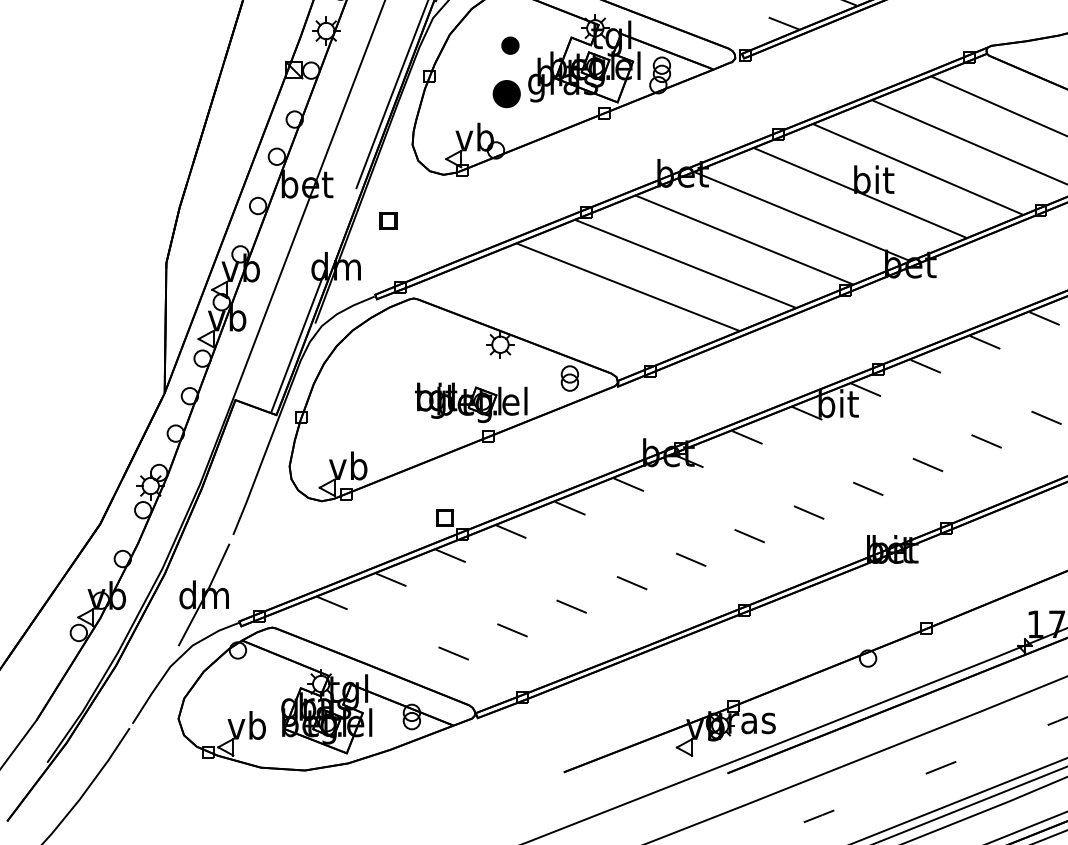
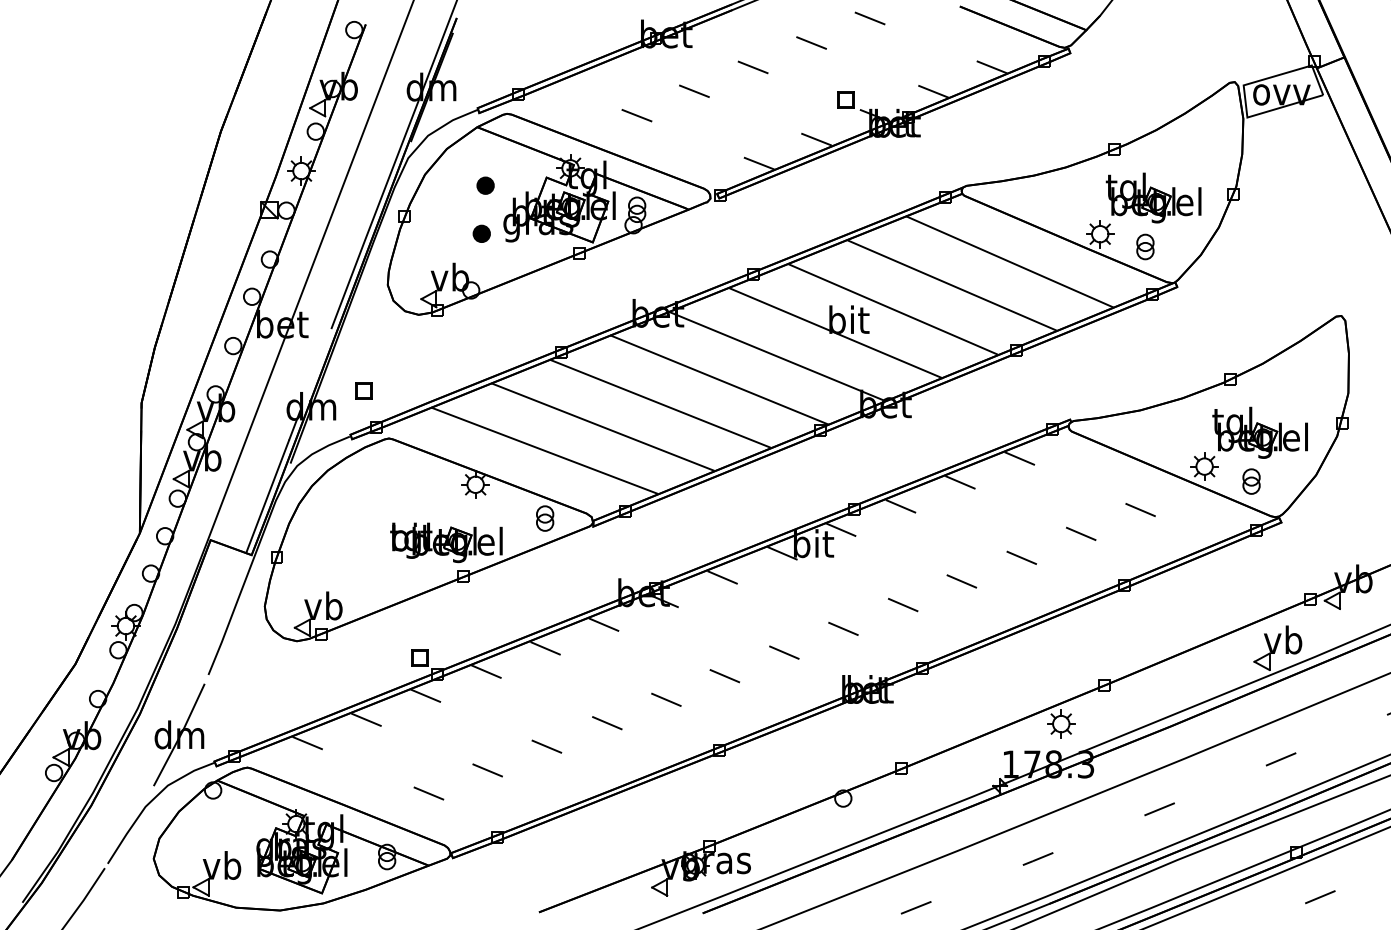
part: (506, 93) -> (481, 233), size x0.62
part: (388, 220) -> (363, 390), moved
line: (569, 310) -> (544, 450), added

